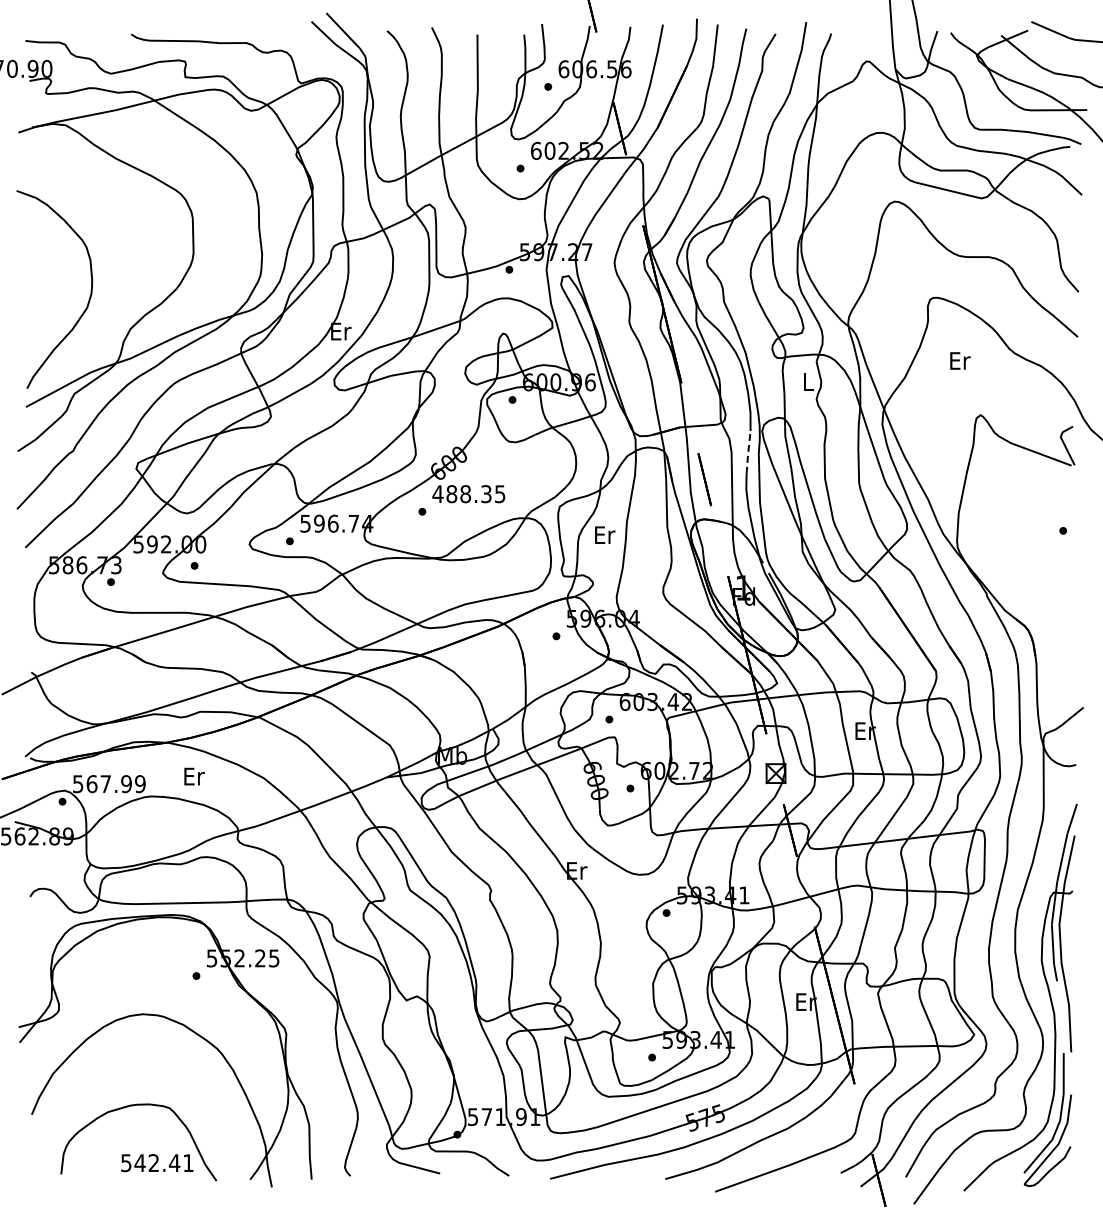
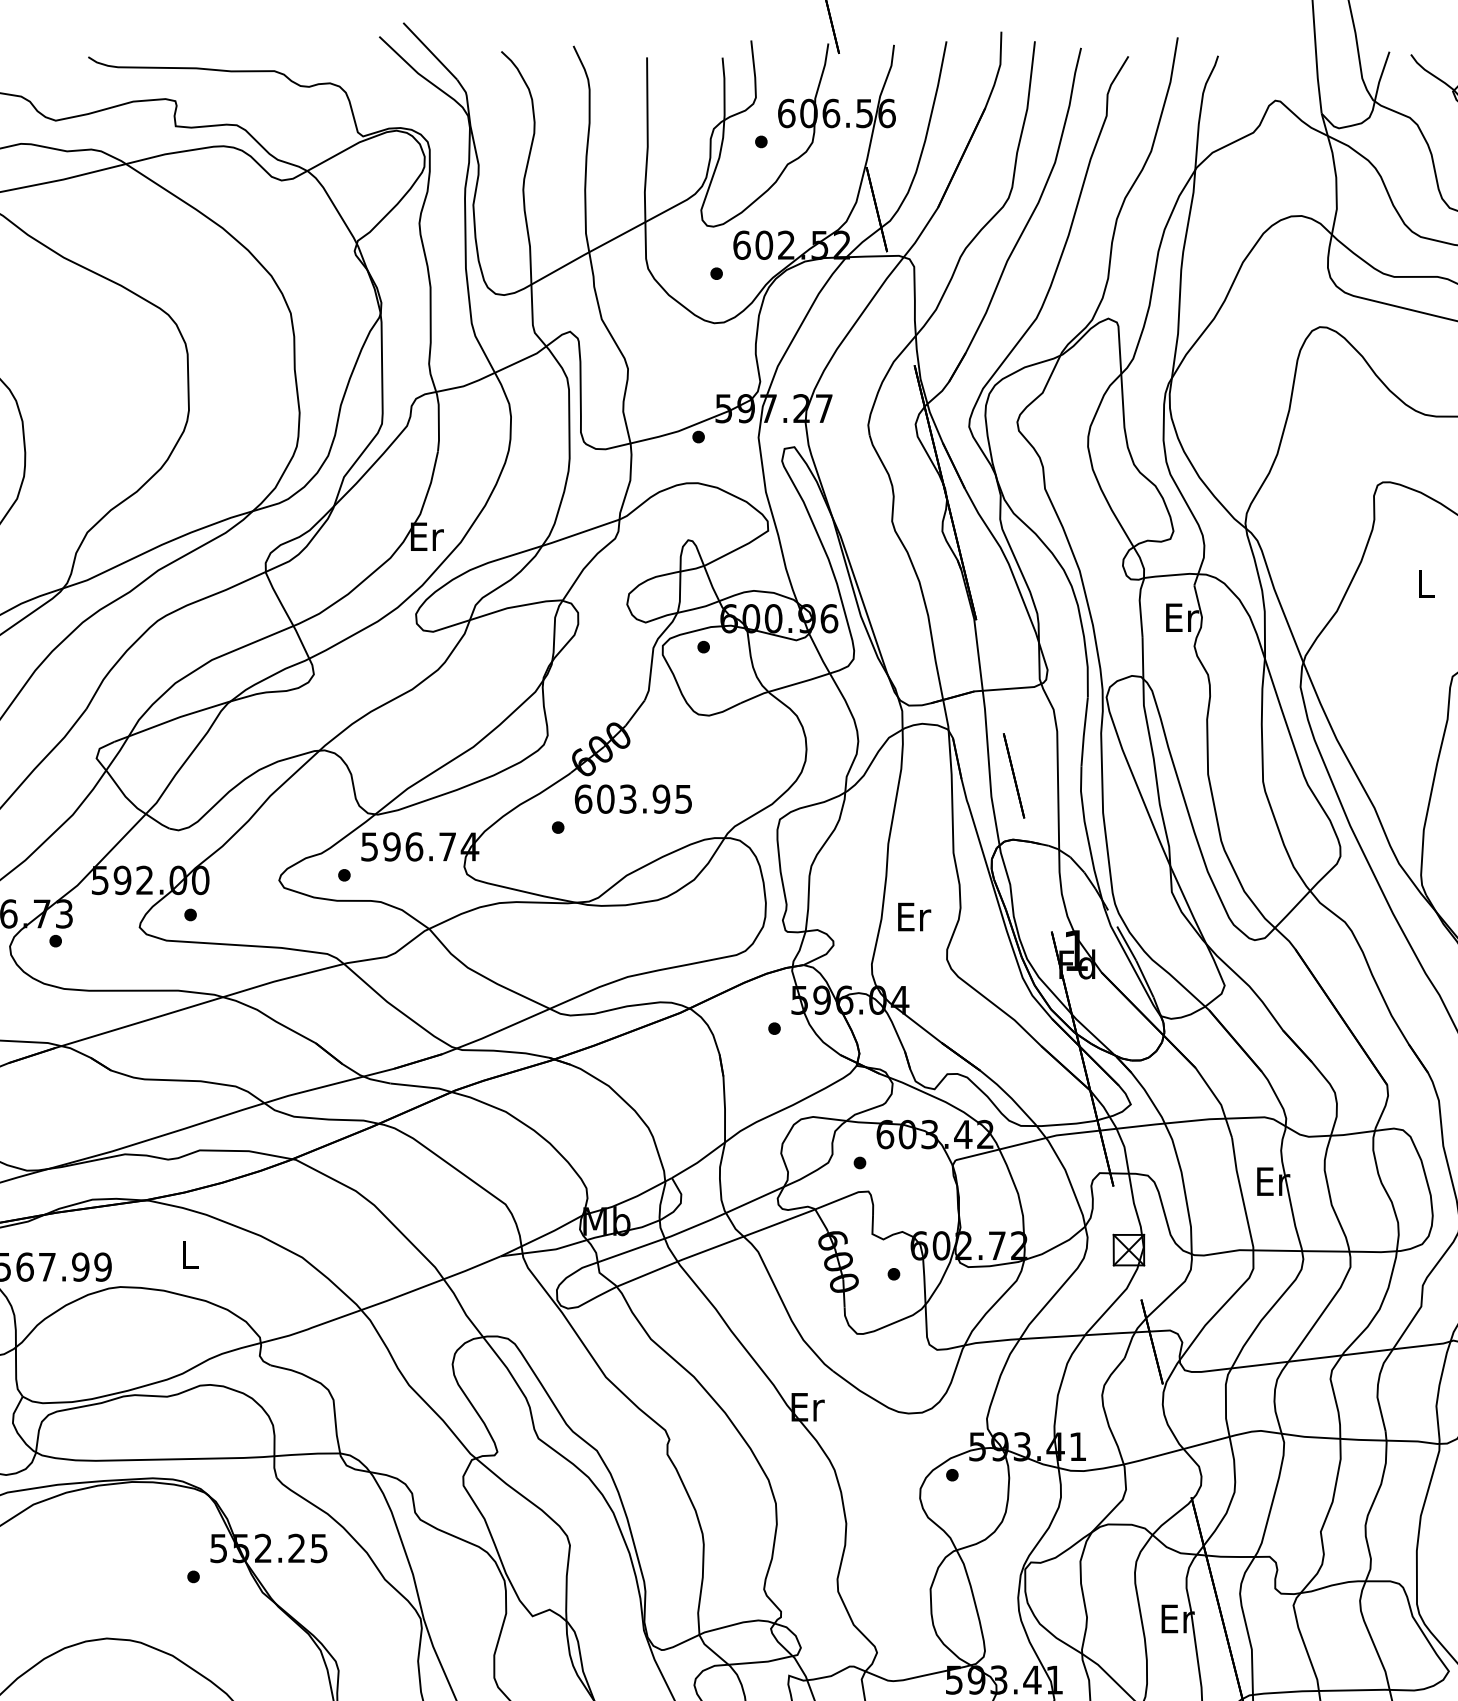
text: (960, 360) -> (1426, 583), Er -> L
text: (809, 381) -> (1182, 617), L -> Er
line: (748, 452) -> (1084, 731), dashed -> solid
text: (461, 494) -> (621, 799), 488.35 -> 603.95
text: (605, 534) -> (915, 915), moved
text: (194, 776) -> (190, 1254), Er -> L

